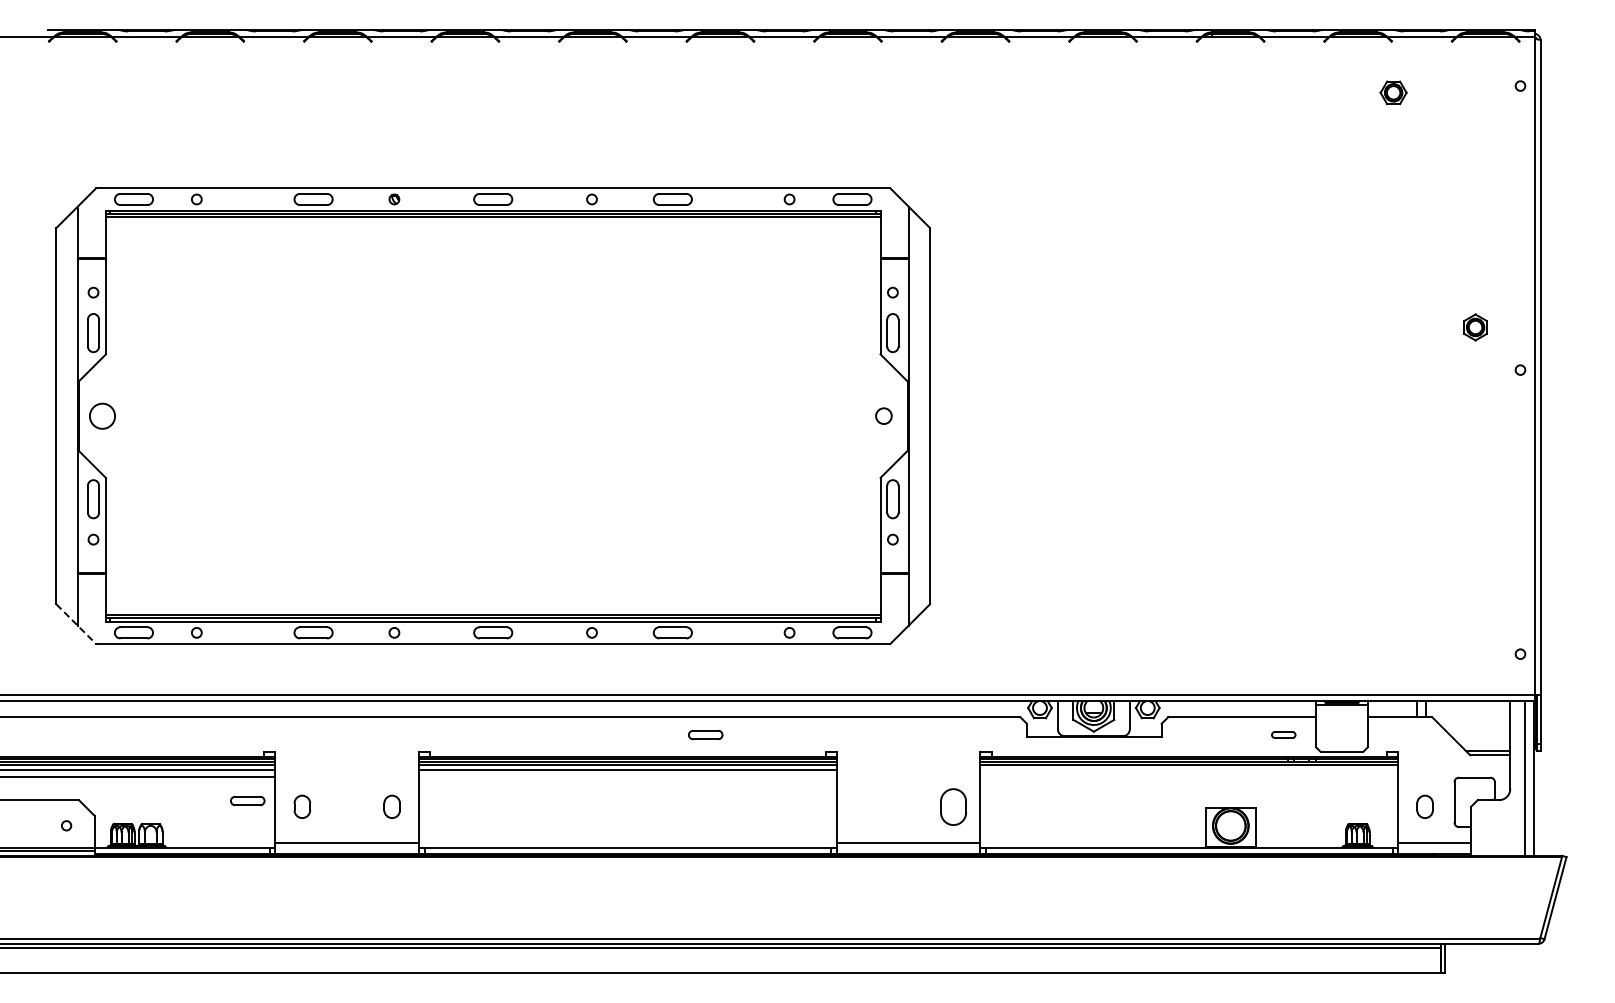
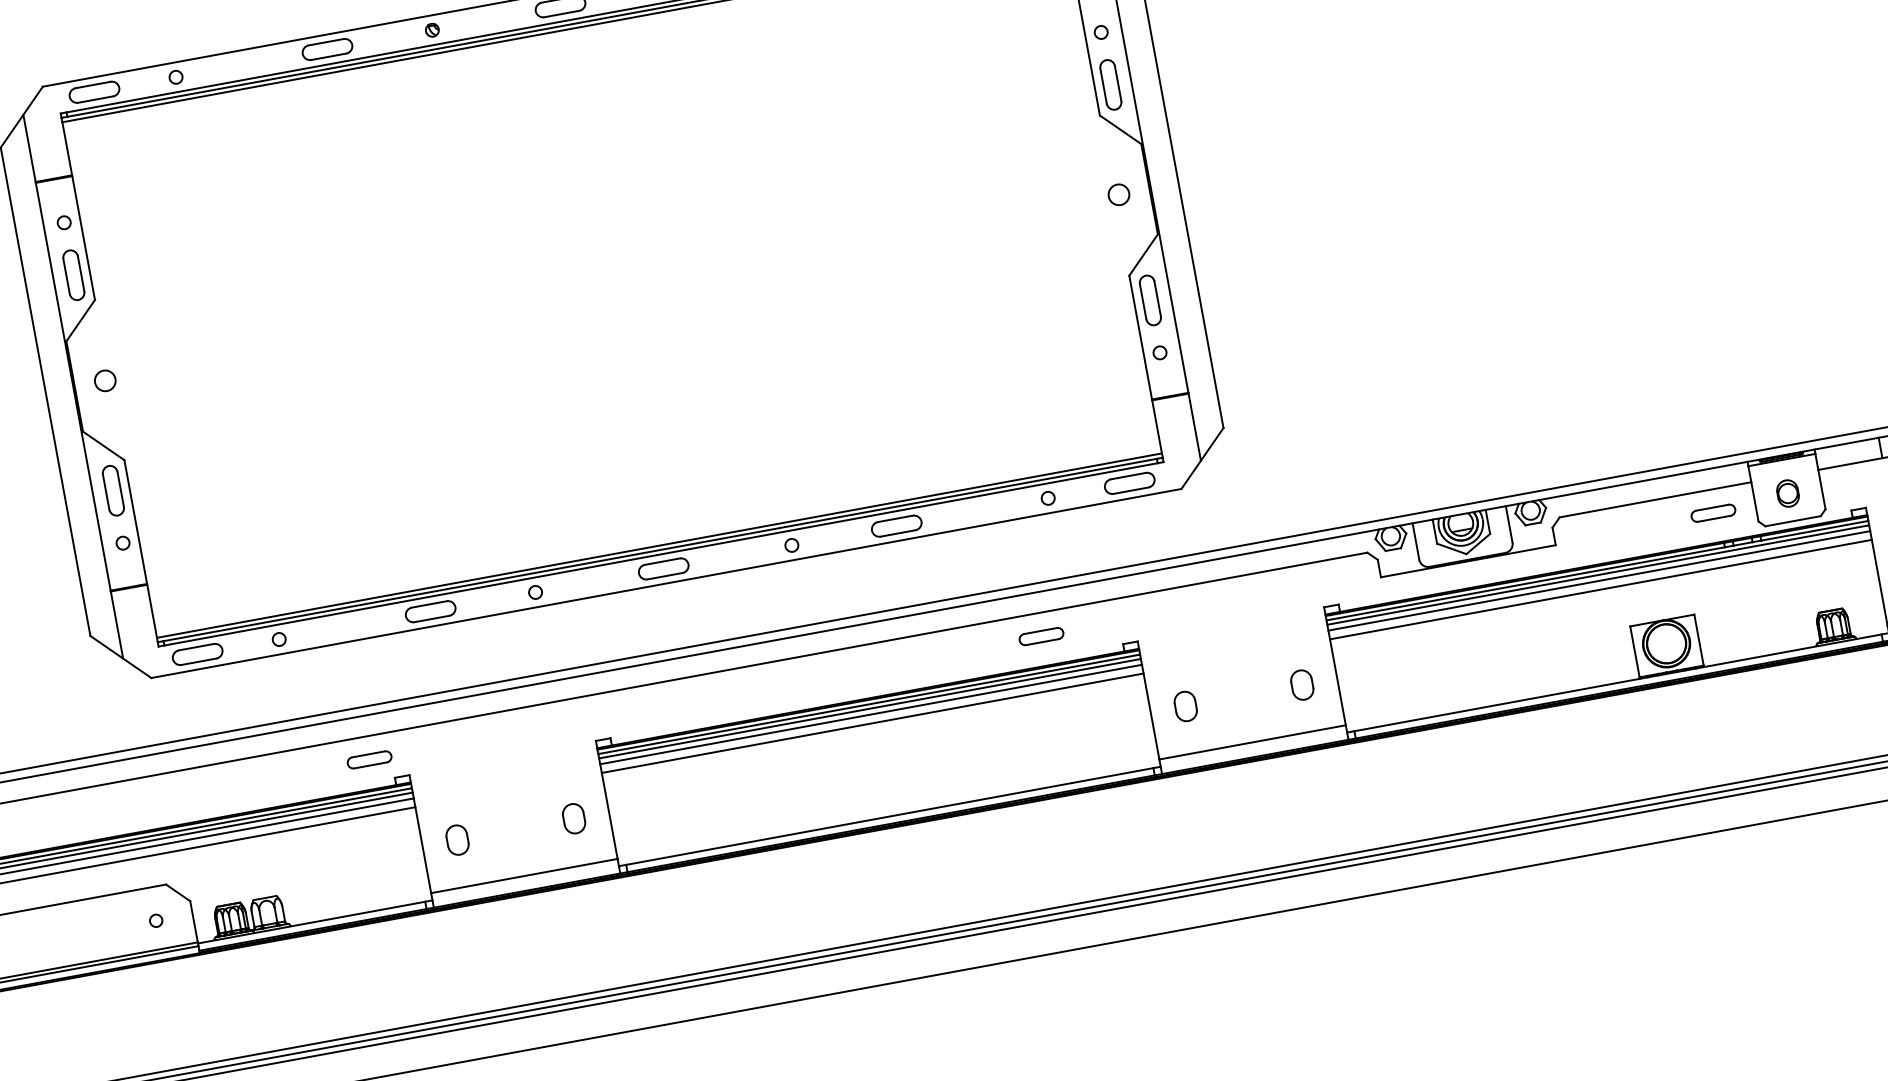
circle: (102, 415) -> (105, 379), size x0.62
line: (76, 624) -> (121, 657), dashed -> solid
part: (1341, 730) -> (1787, 493), added
part: (705, 734) -> (1041, 635), moved
part: (1283, 734) -> (1713, 512), size x1.43
line: (1189, 769) -> (1599, 580), added
line: (627, 776) -> (872, 723), added
line: (1189, 776) -> (1601, 589), added
part: (247, 800) -> (369, 759), moved
part: (863, 806) -> (1185, 706), added
part: (953, 806) -> (1302, 684), size x0.62

